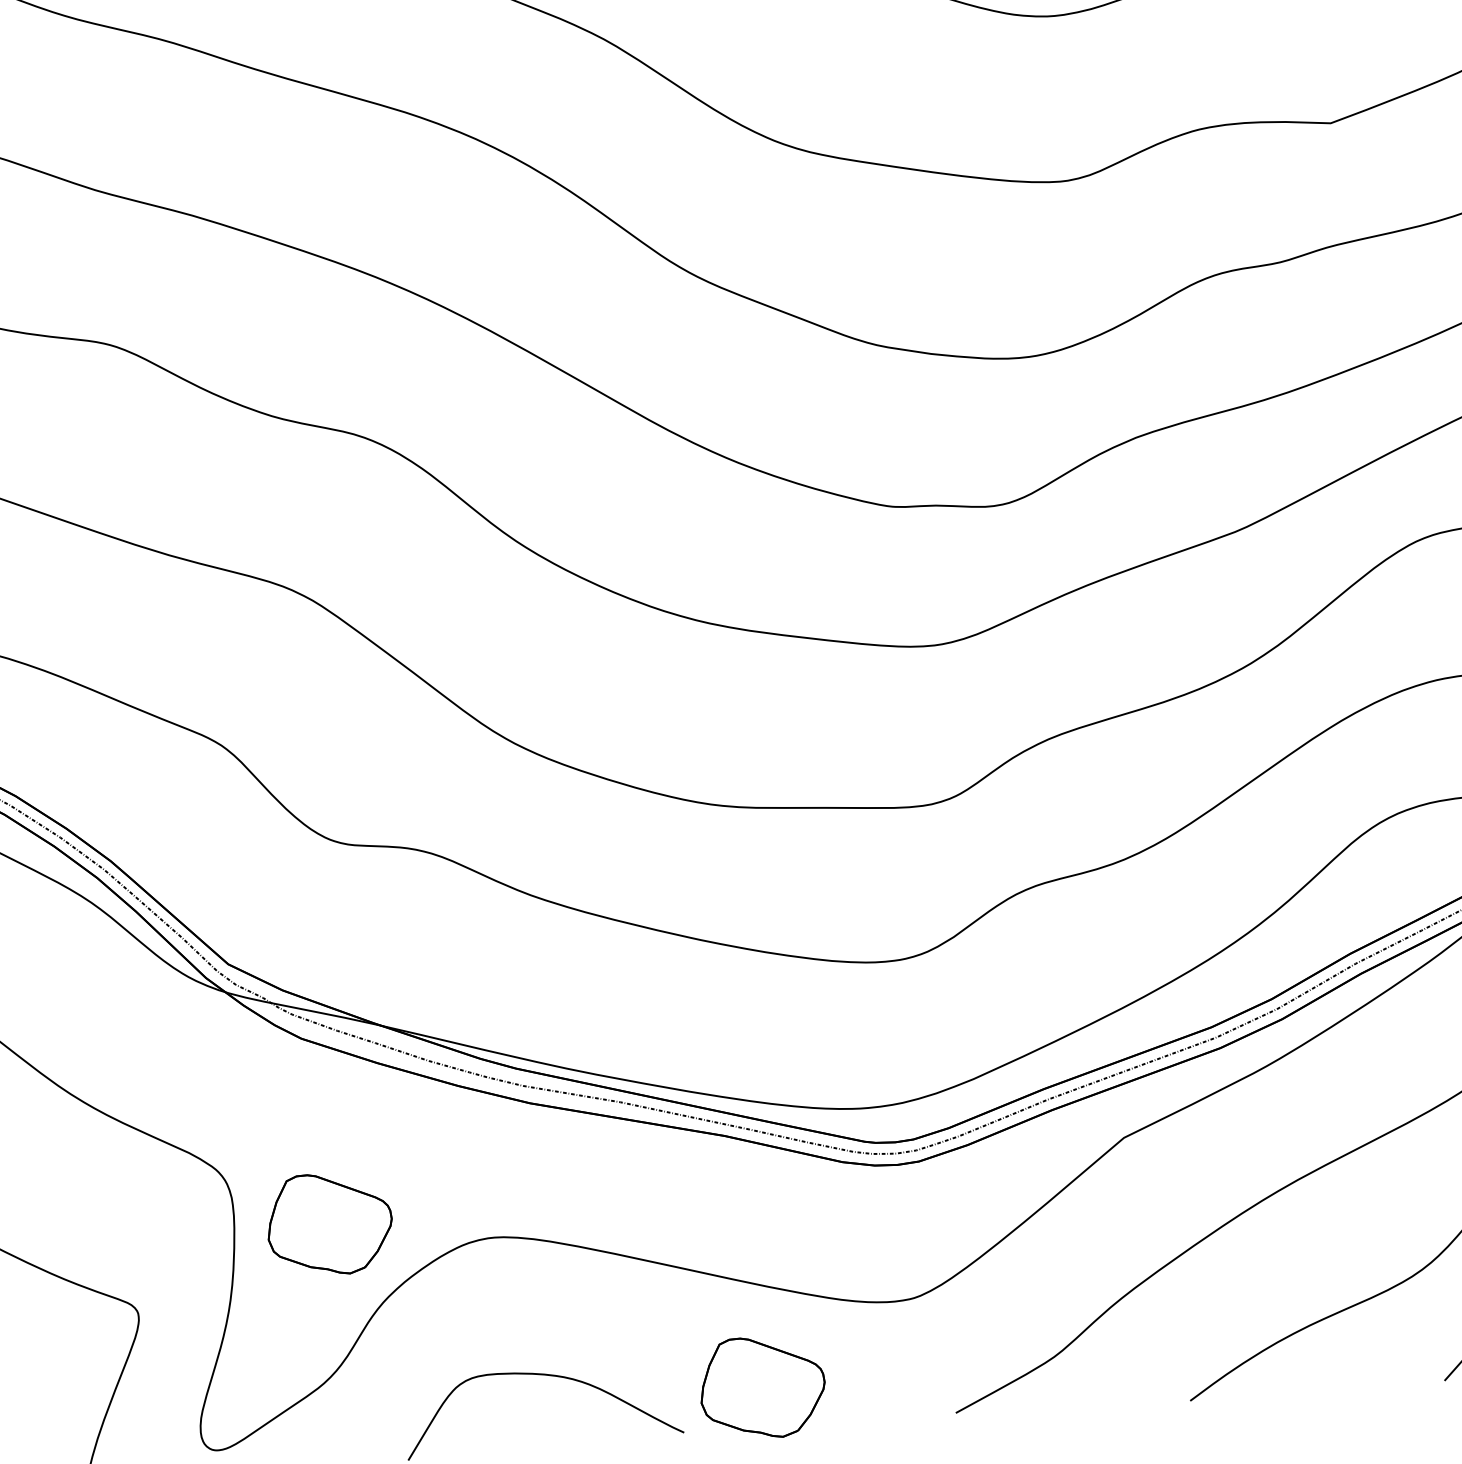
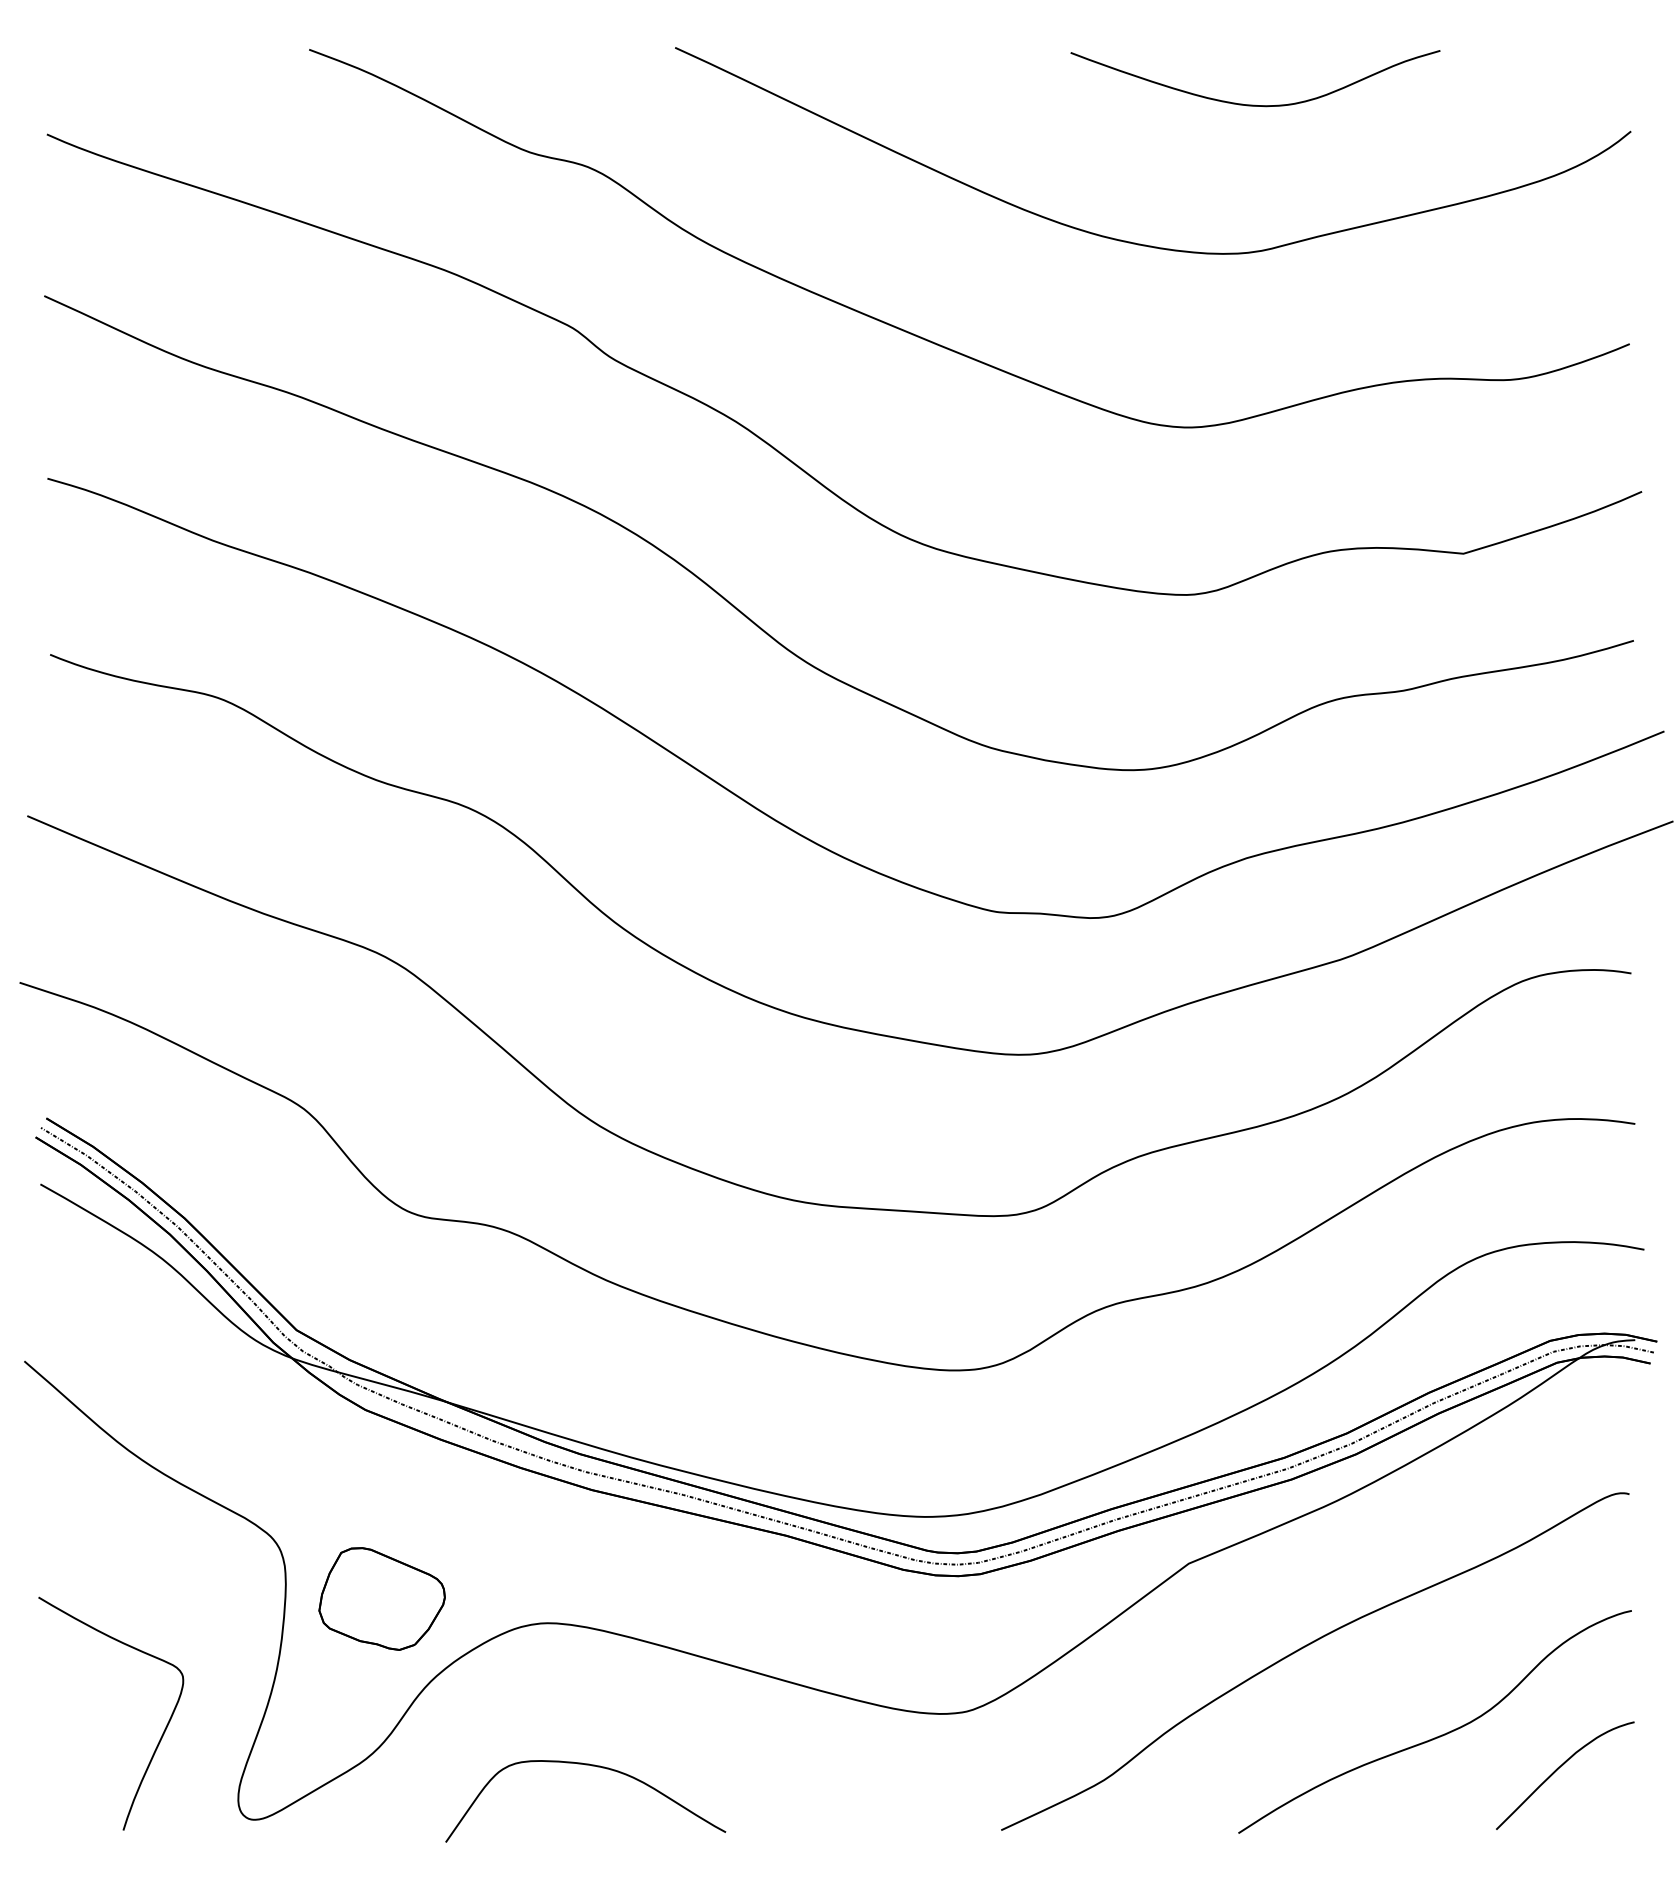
part: (762, 1387) -> (807, 1791), removed

